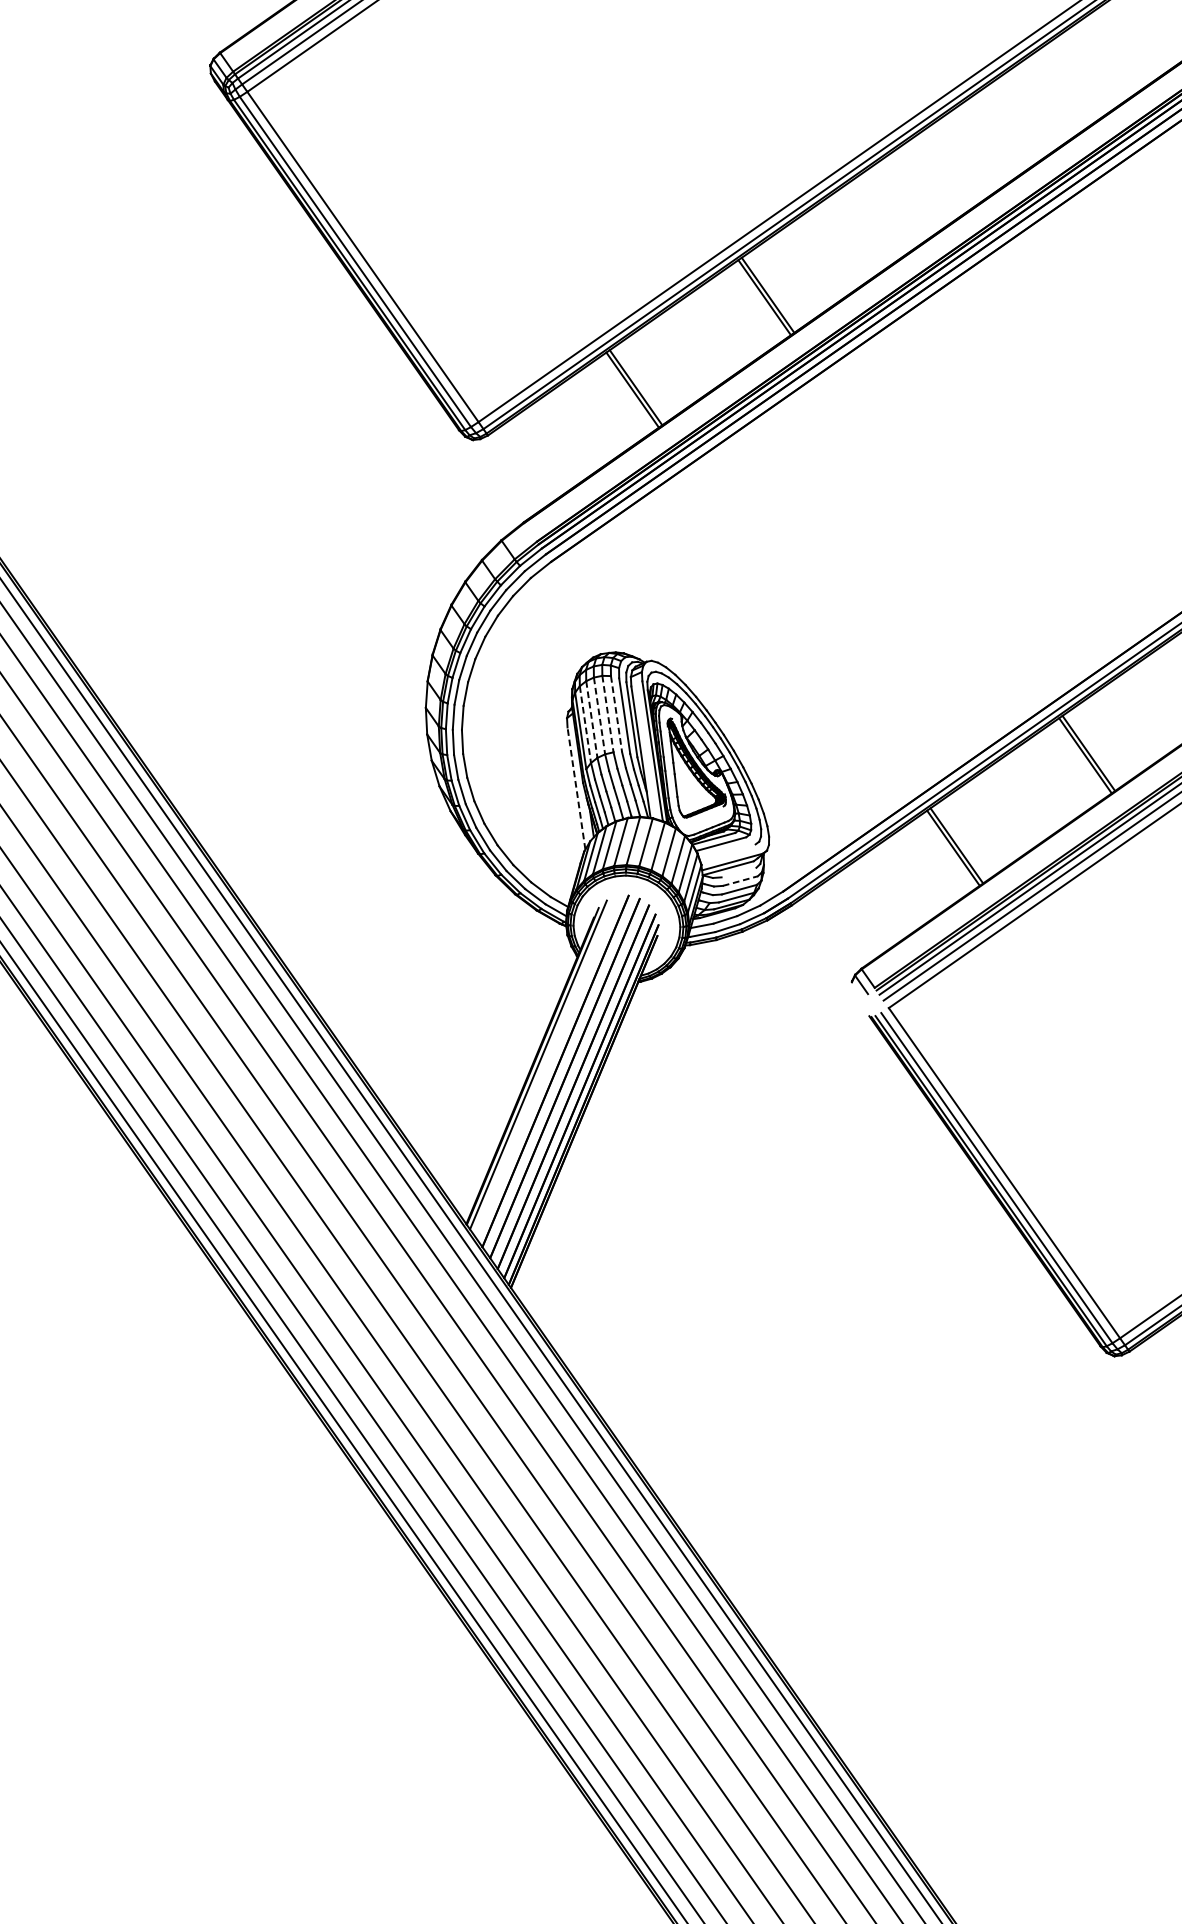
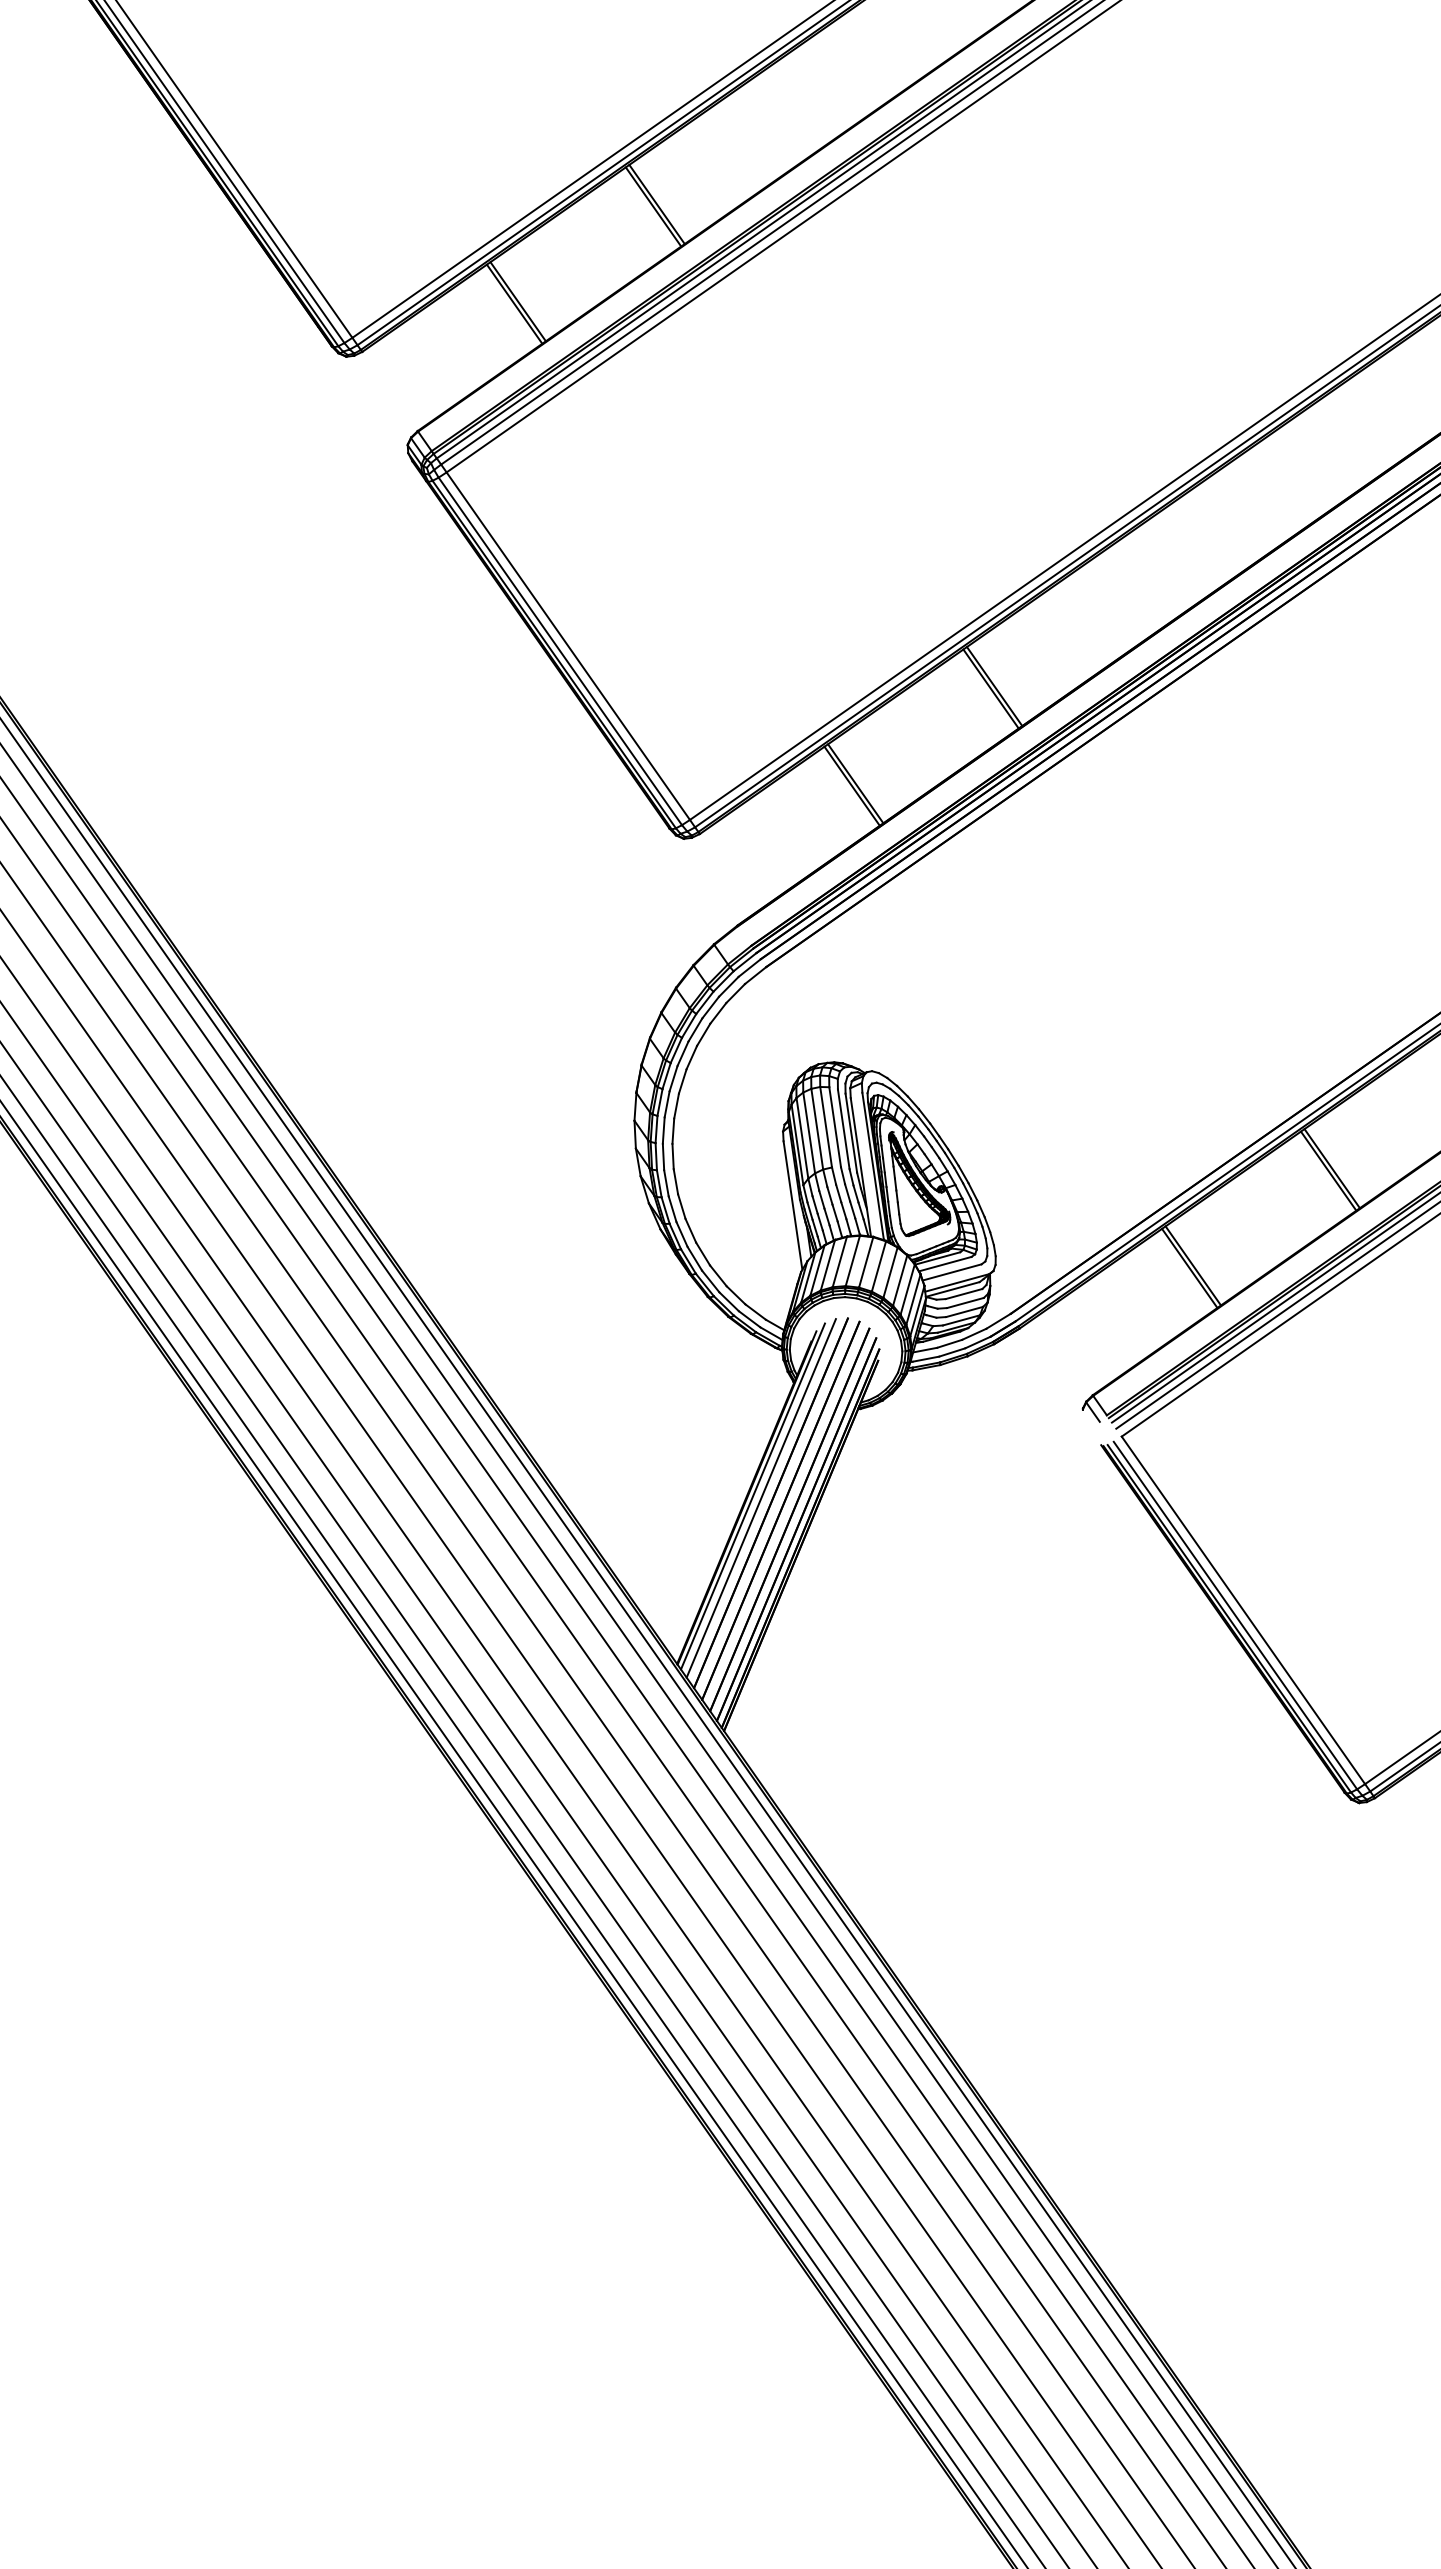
line: (608, 714) -> (826, 1127), dashed -> solid
line: (616, 714) -> (835, 1127), dashed -> solid
line: (599, 716) -> (817, 1129), dashed -> solid
line: (592, 719) -> (809, 1132), dashed -> solid
line: (585, 724) -> (802, 1138), dashed -> solid
line: (576, 788) -> (792, 1205), dashed -> solid
line: (727, 852) -> (951, 1272), added
line: (738, 873) -> (963, 1294), added
line: (740, 880) -> (965, 1302), dashed -> solid
line: (545, 1066) -> (760, 1498), added

